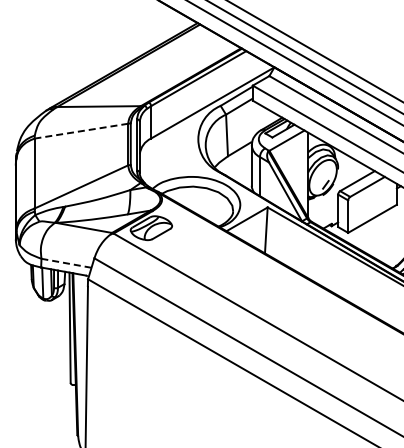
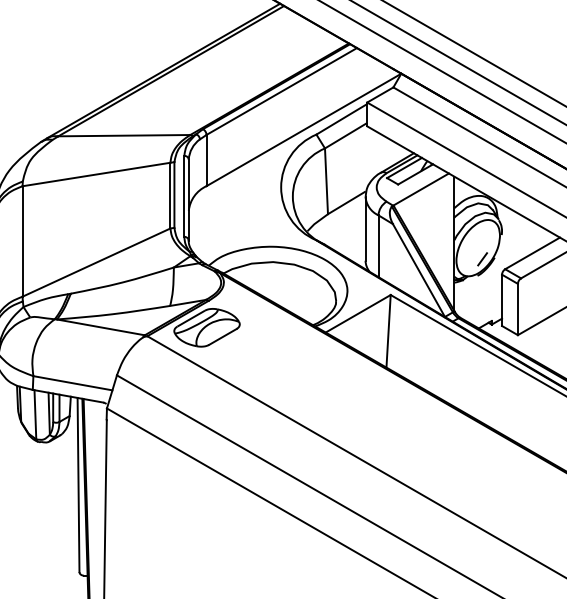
line: (80, 131) -> (94, 175), dashed -> solid
line: (66, 263) -> (72, 383), dashed -> solid

